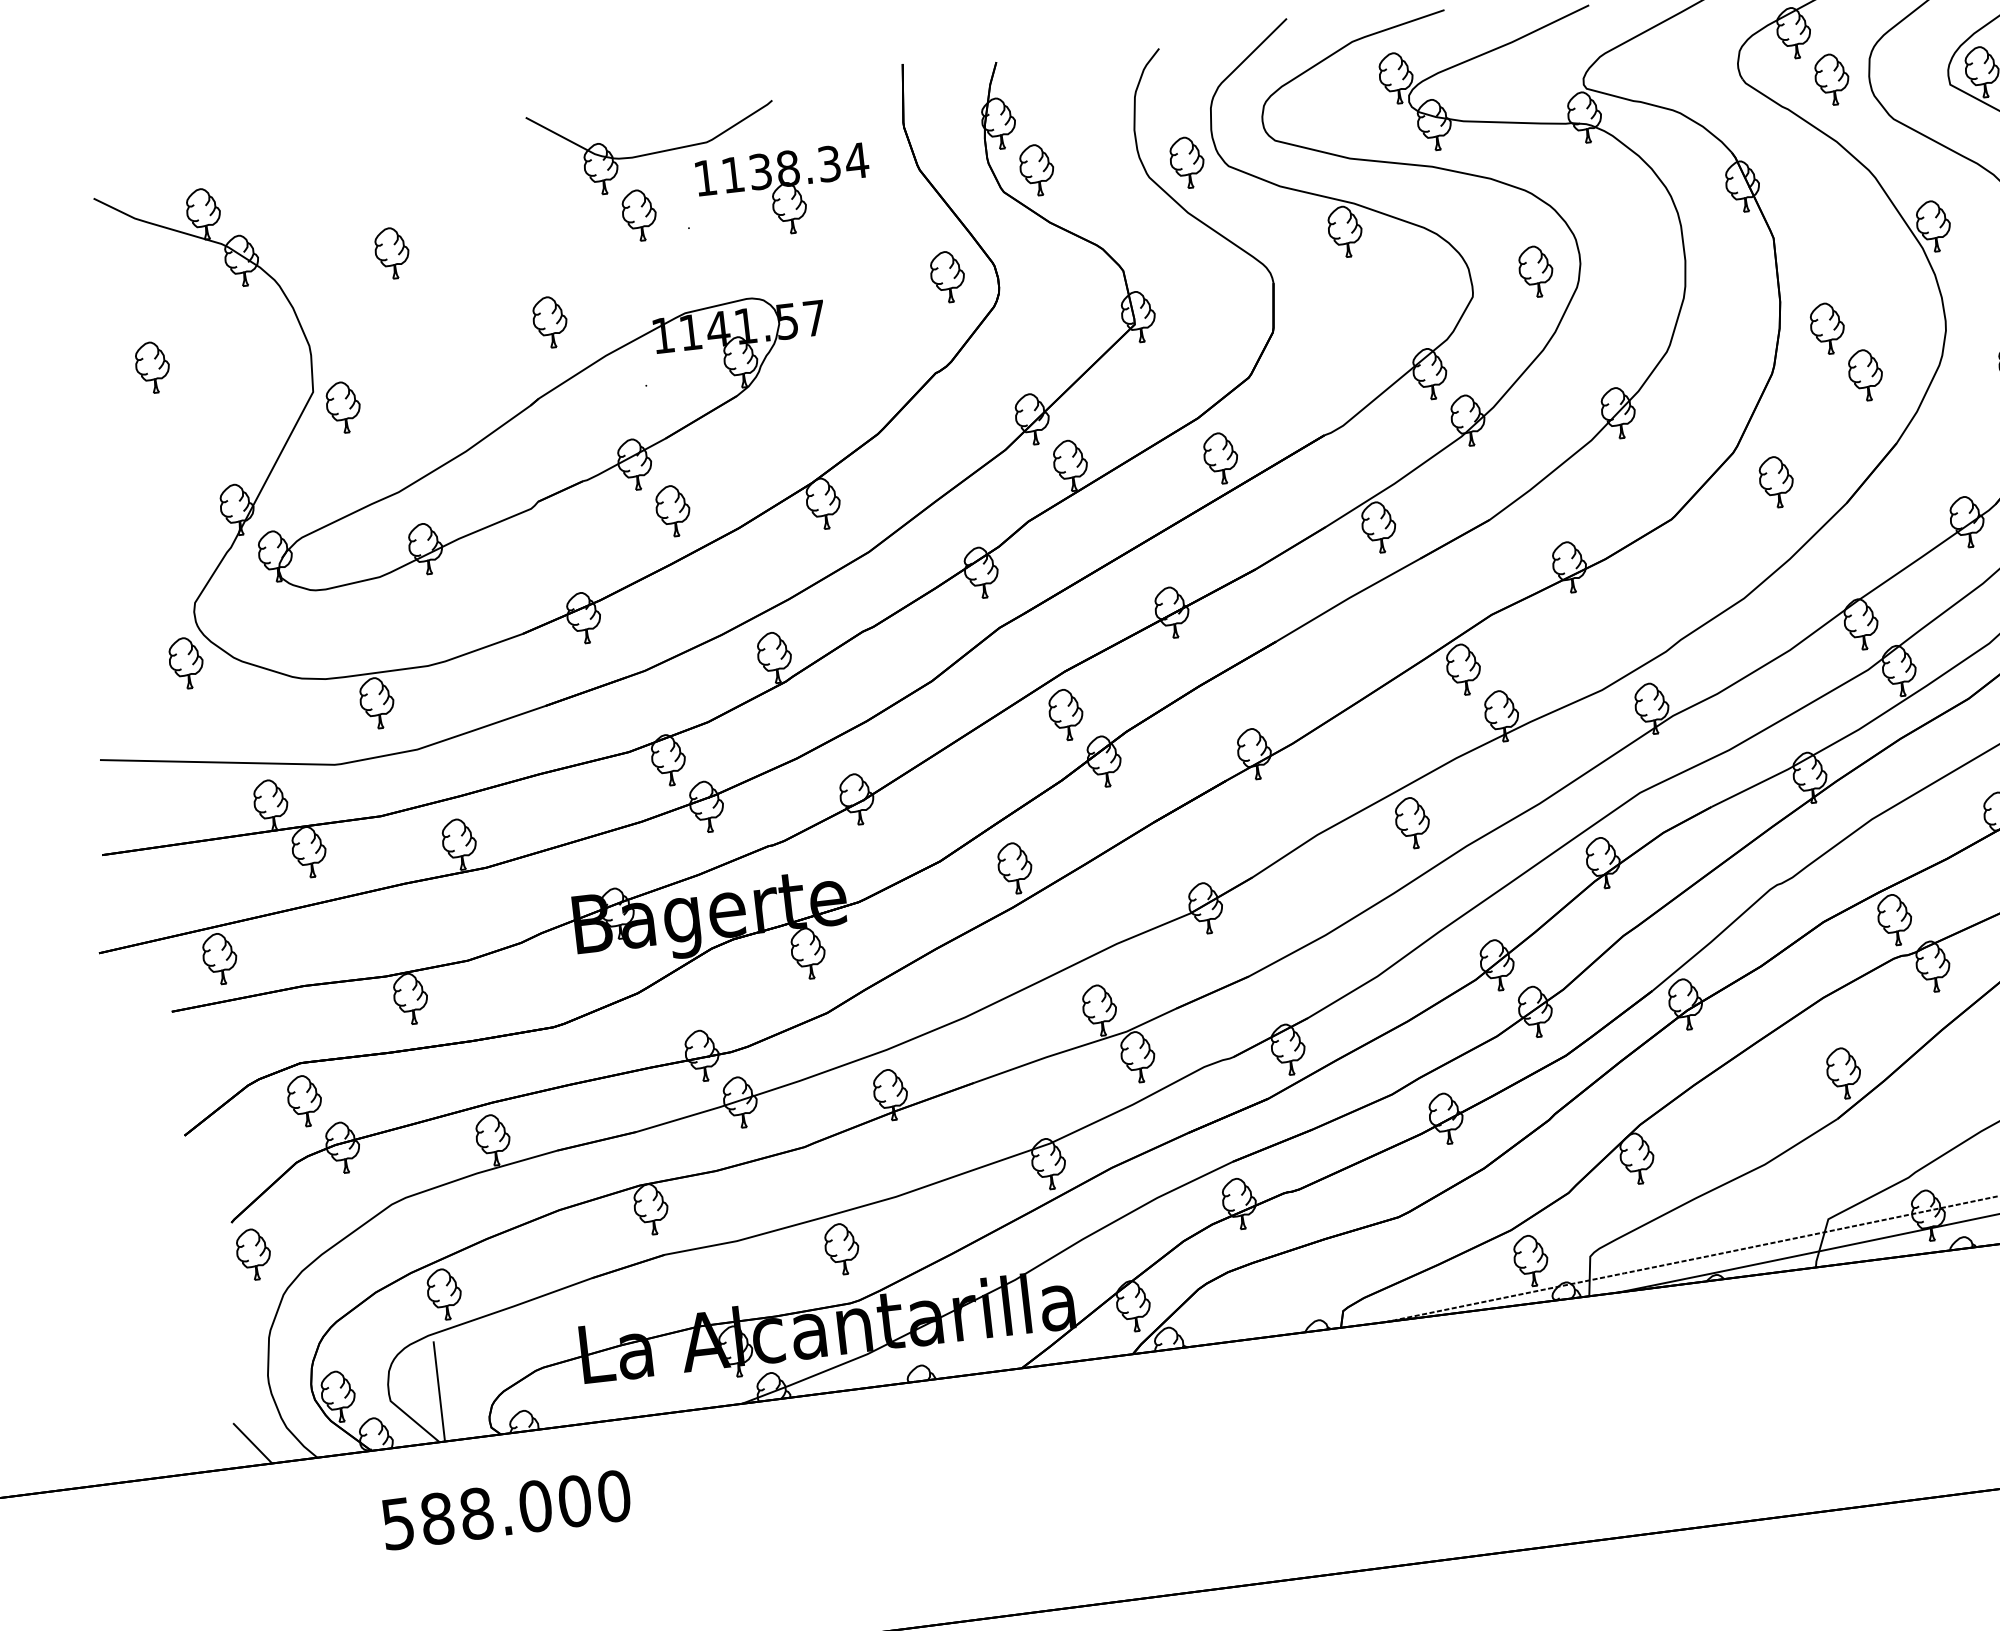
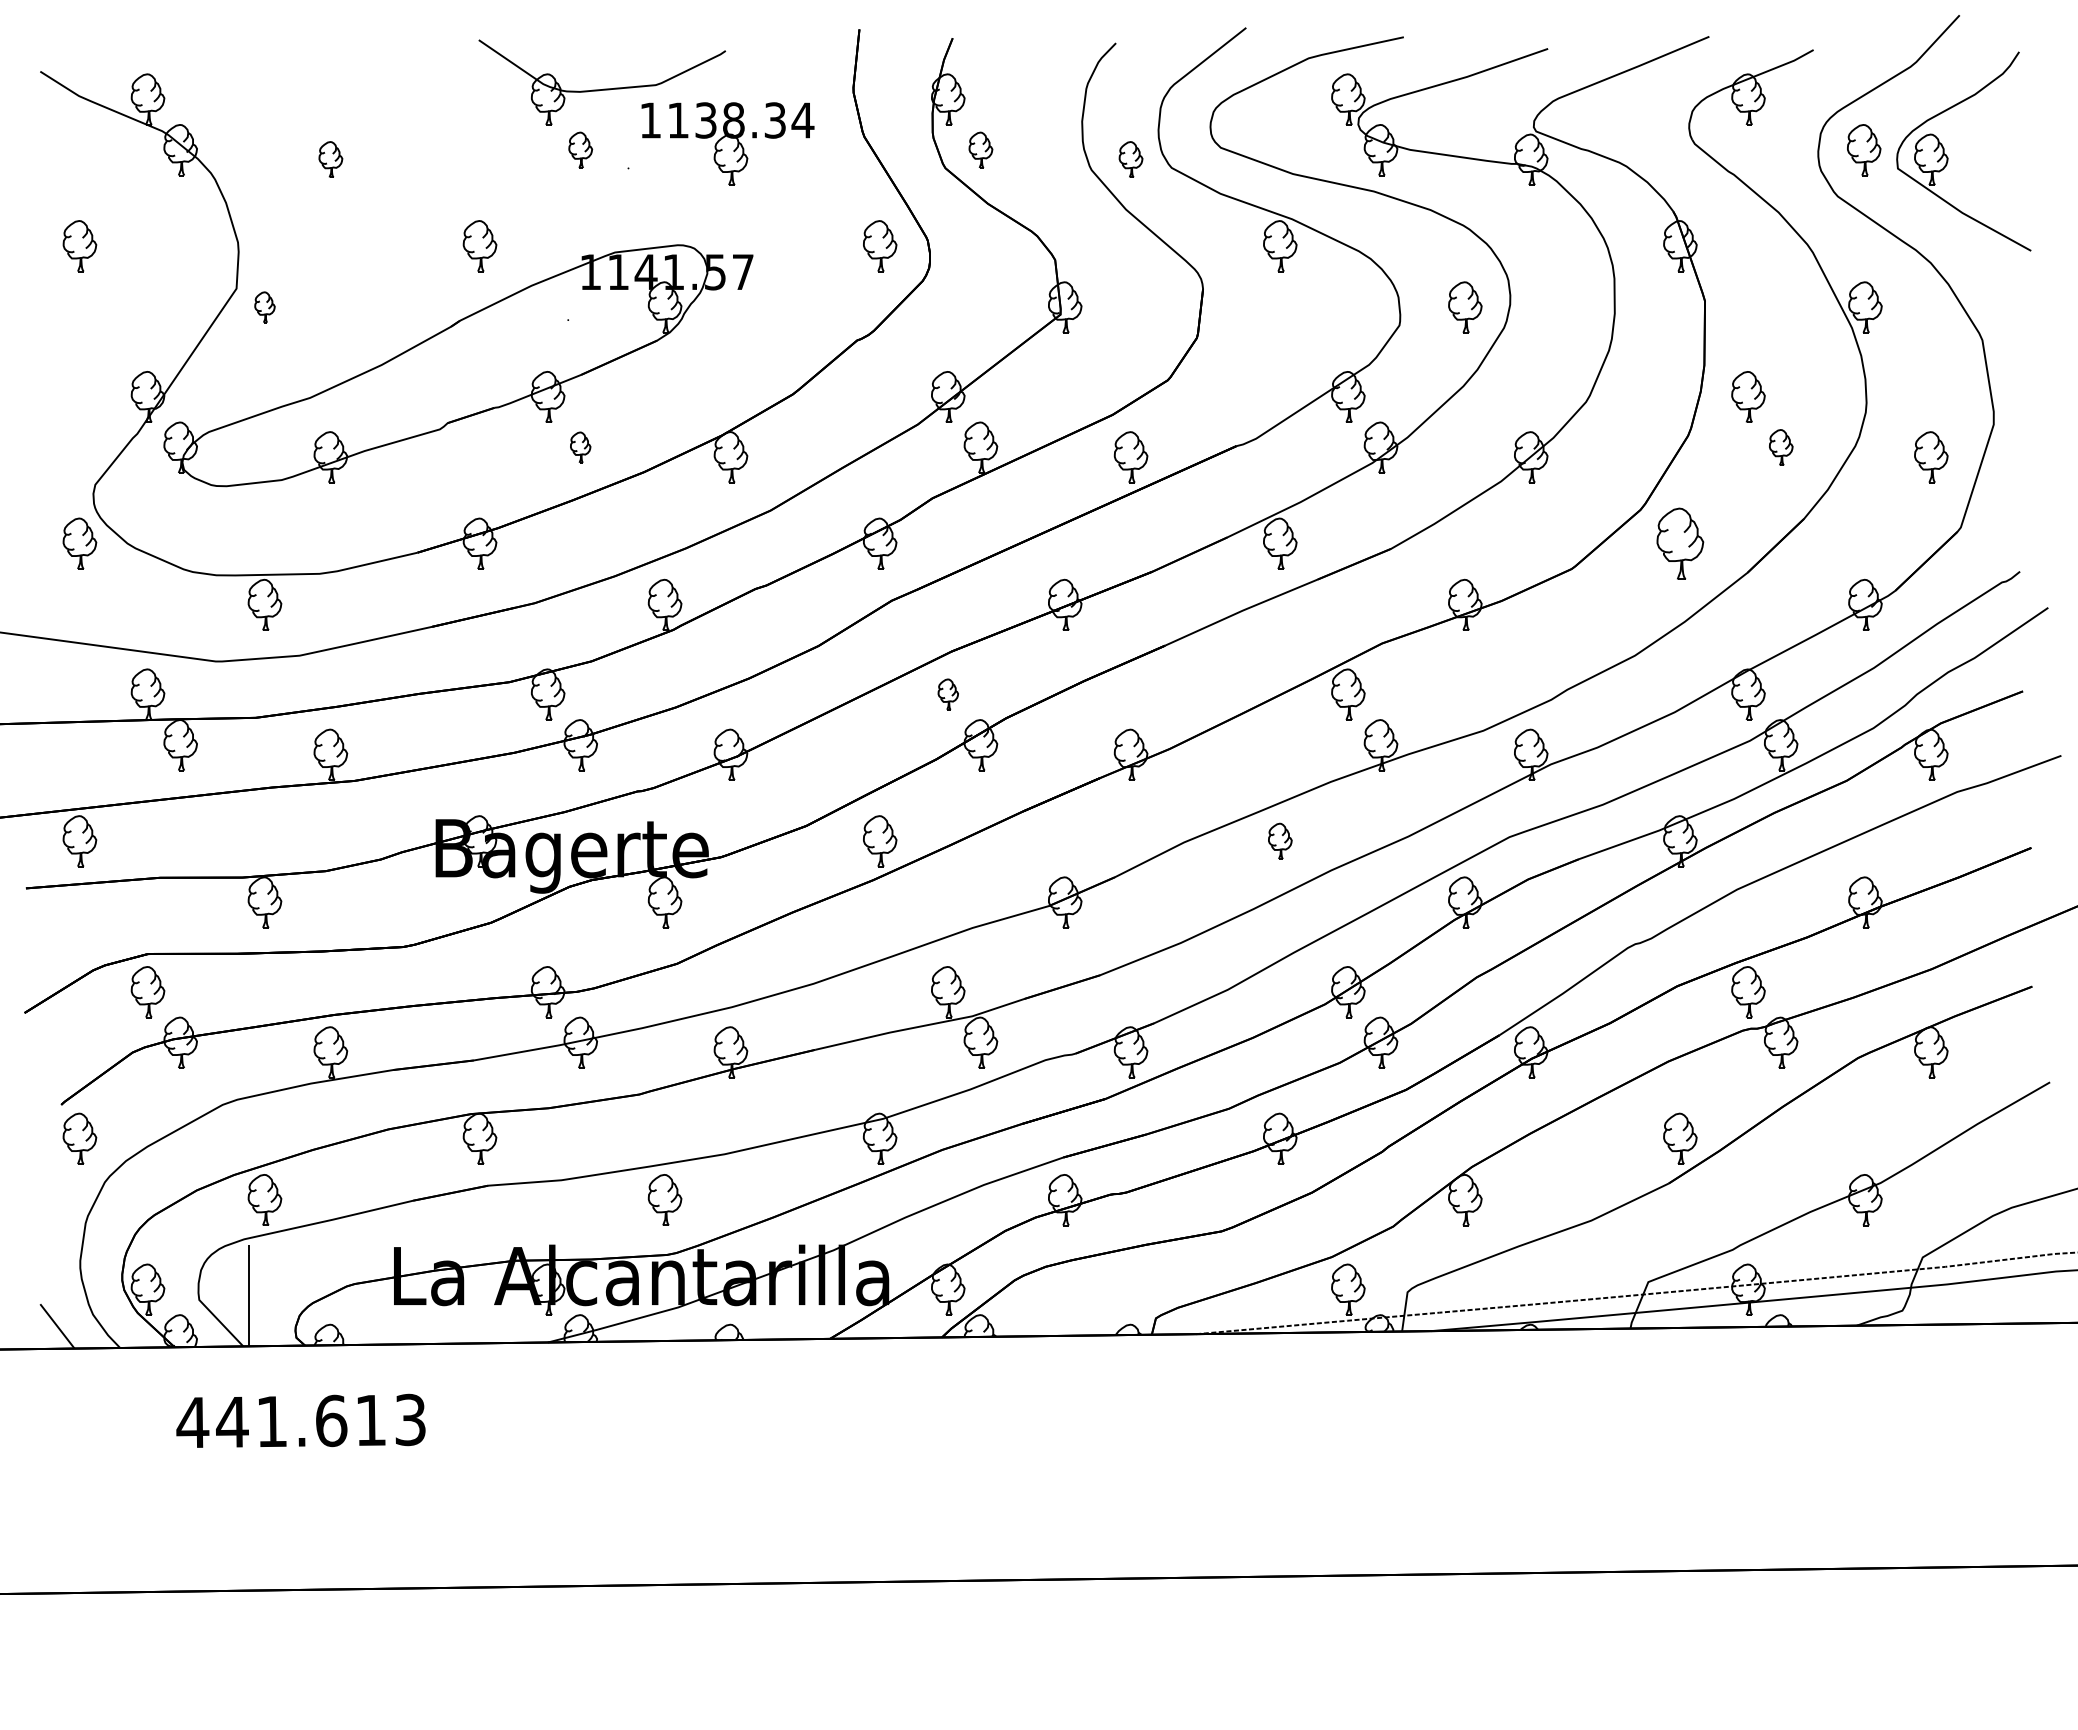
part: (1832, 79) -> (1864, 150), moved
part: (1186, 162) -> (1130, 159), size x0.7
part: (1036, 170) -> (980, 150), size x0.7
part: (639, 215) -> (580, 150), size x0.7
part: (391, 253) -> (330, 159), size x0.7
part: (1866, 374) -> (1781, 447), size x0.7
part: (343, 407) -> (264, 307), size x0.6
part: (1776, 481) -> (1680, 543), size x1.4
part: (672, 510) -> (580, 447), size x0.6
part: (1066, 714) -> (948, 694), size x0.6
part: (1412, 823) -> (1280, 841), size x0.7
text: (505, 1509) -> (301, 1420), 588.000 -> 441.613

